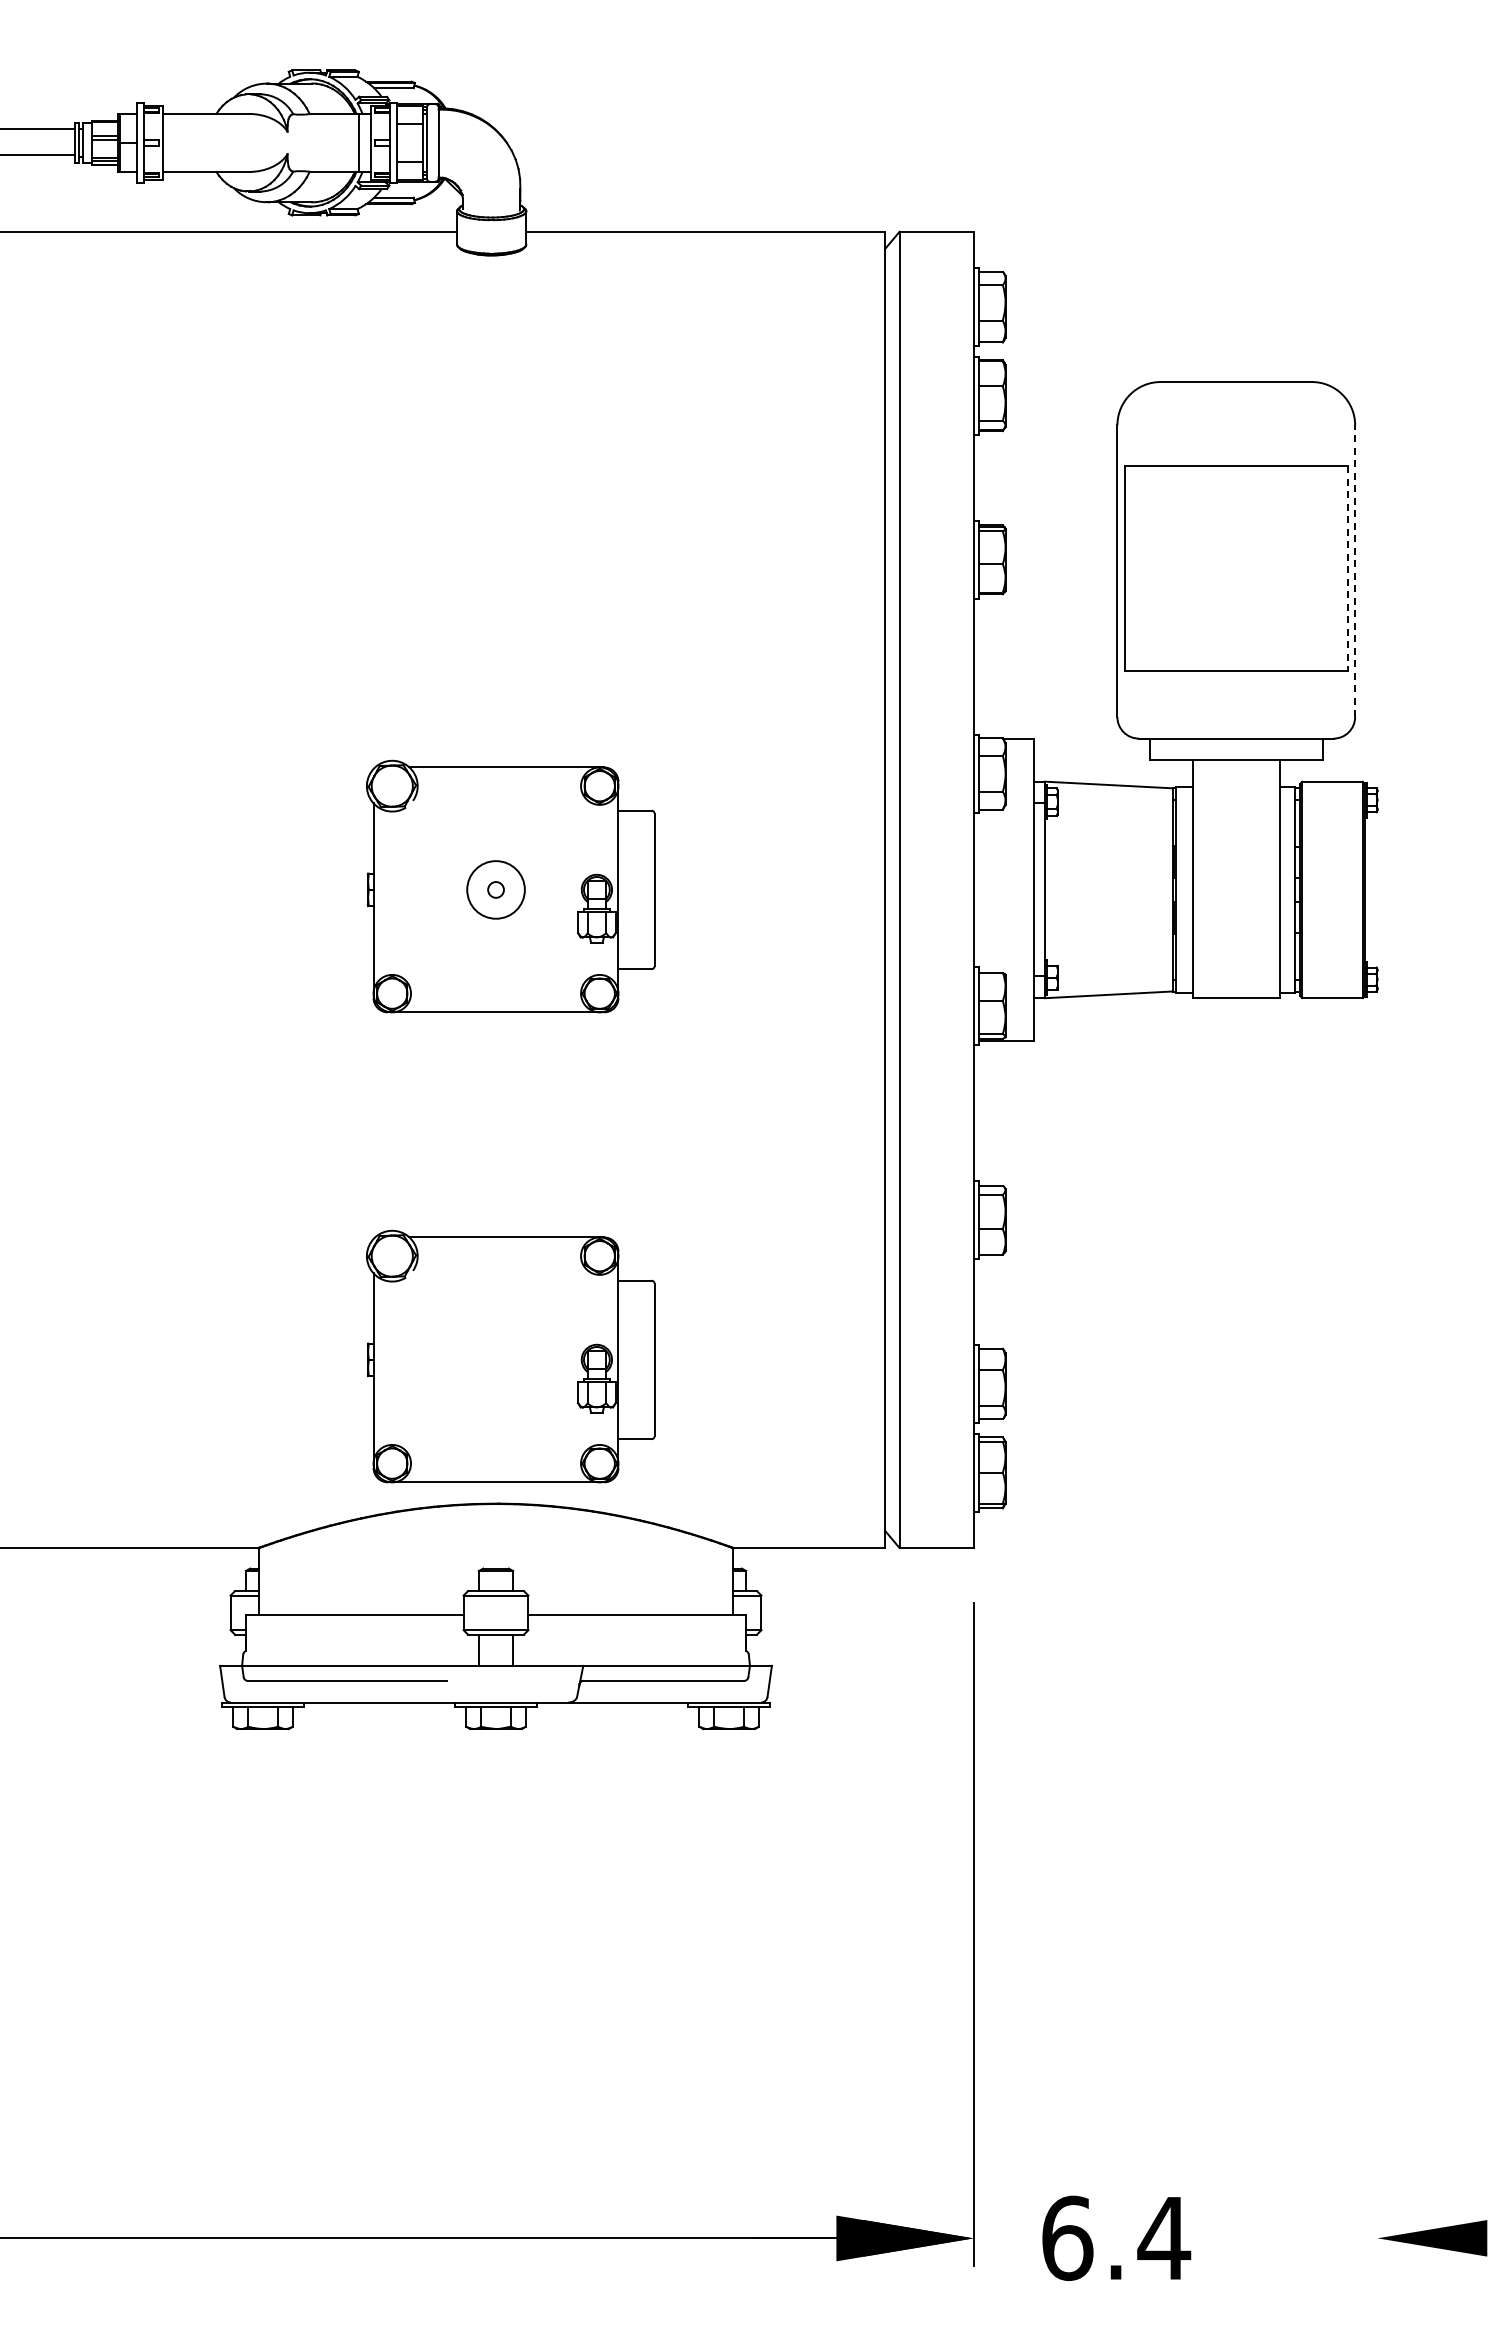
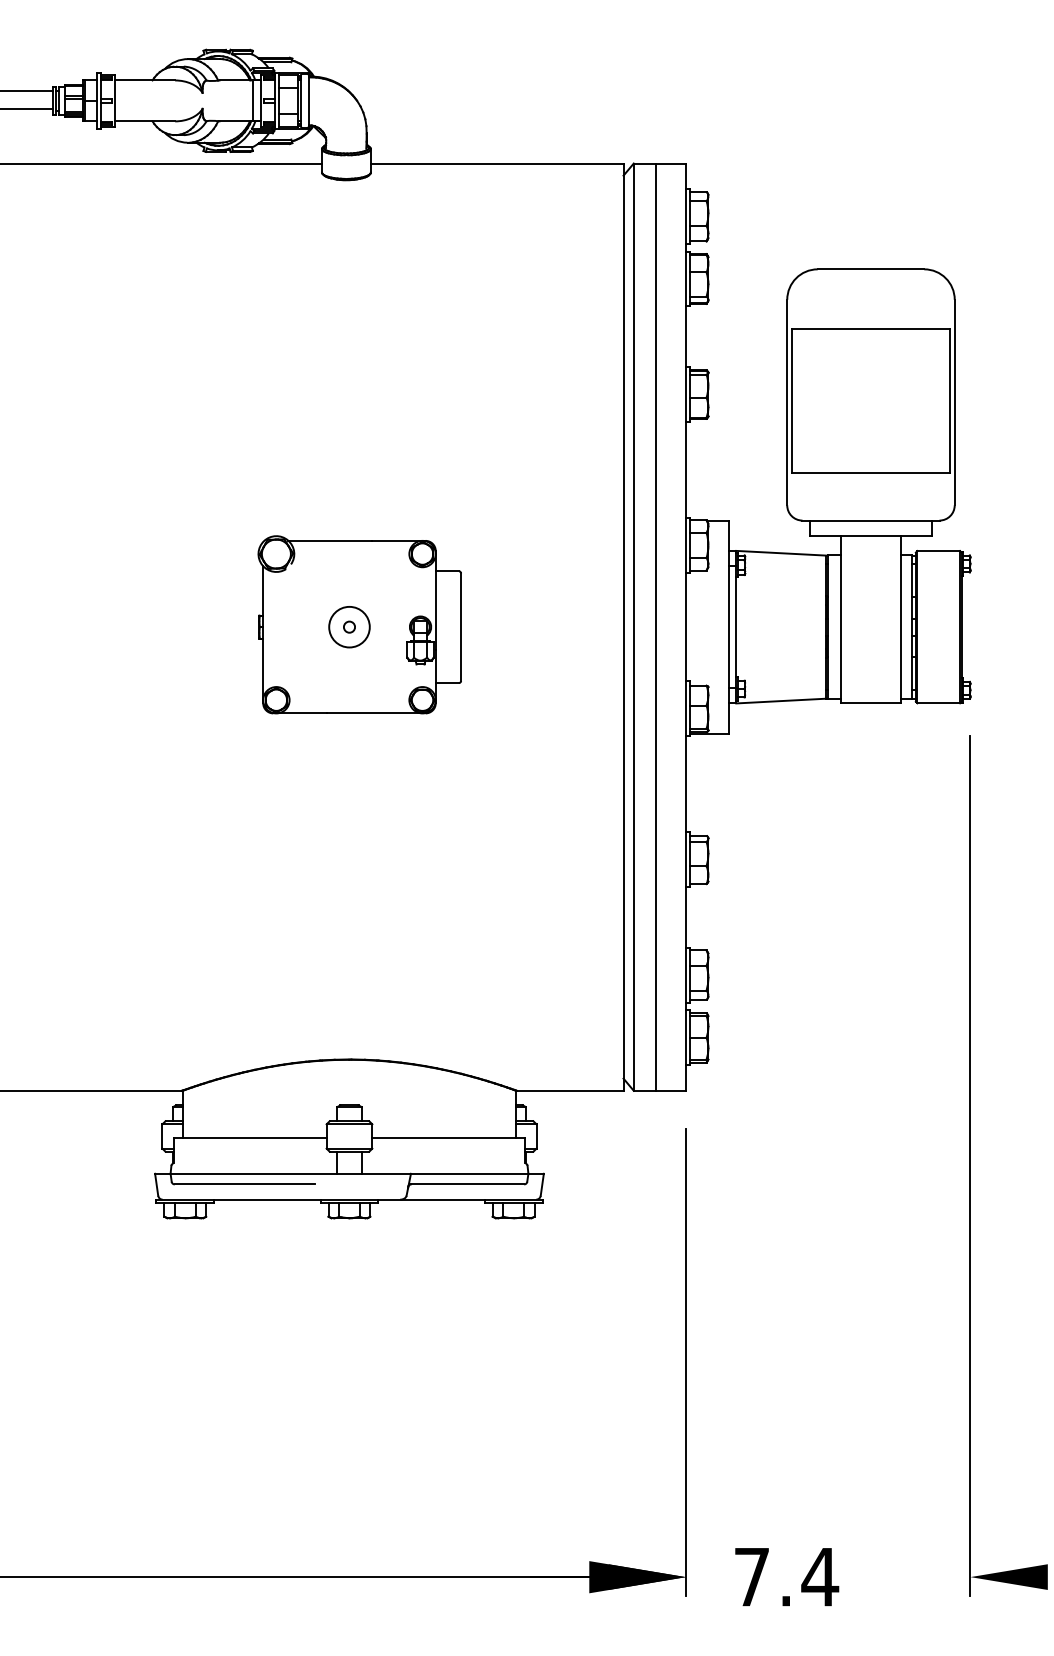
line: (1348, 569) -> (950, 401), dashed -> solid
line: (1355, 571) -> (954, 402), dashed -> solid
line: (930, 889) -> (655, 626), added
part: (510, 1356) -> (359, 955), removed
line: (1377, 1654) -> (970, 1165), added
text: (1067, 2237) -> (752, 1576), 6.4 -> 7.4

